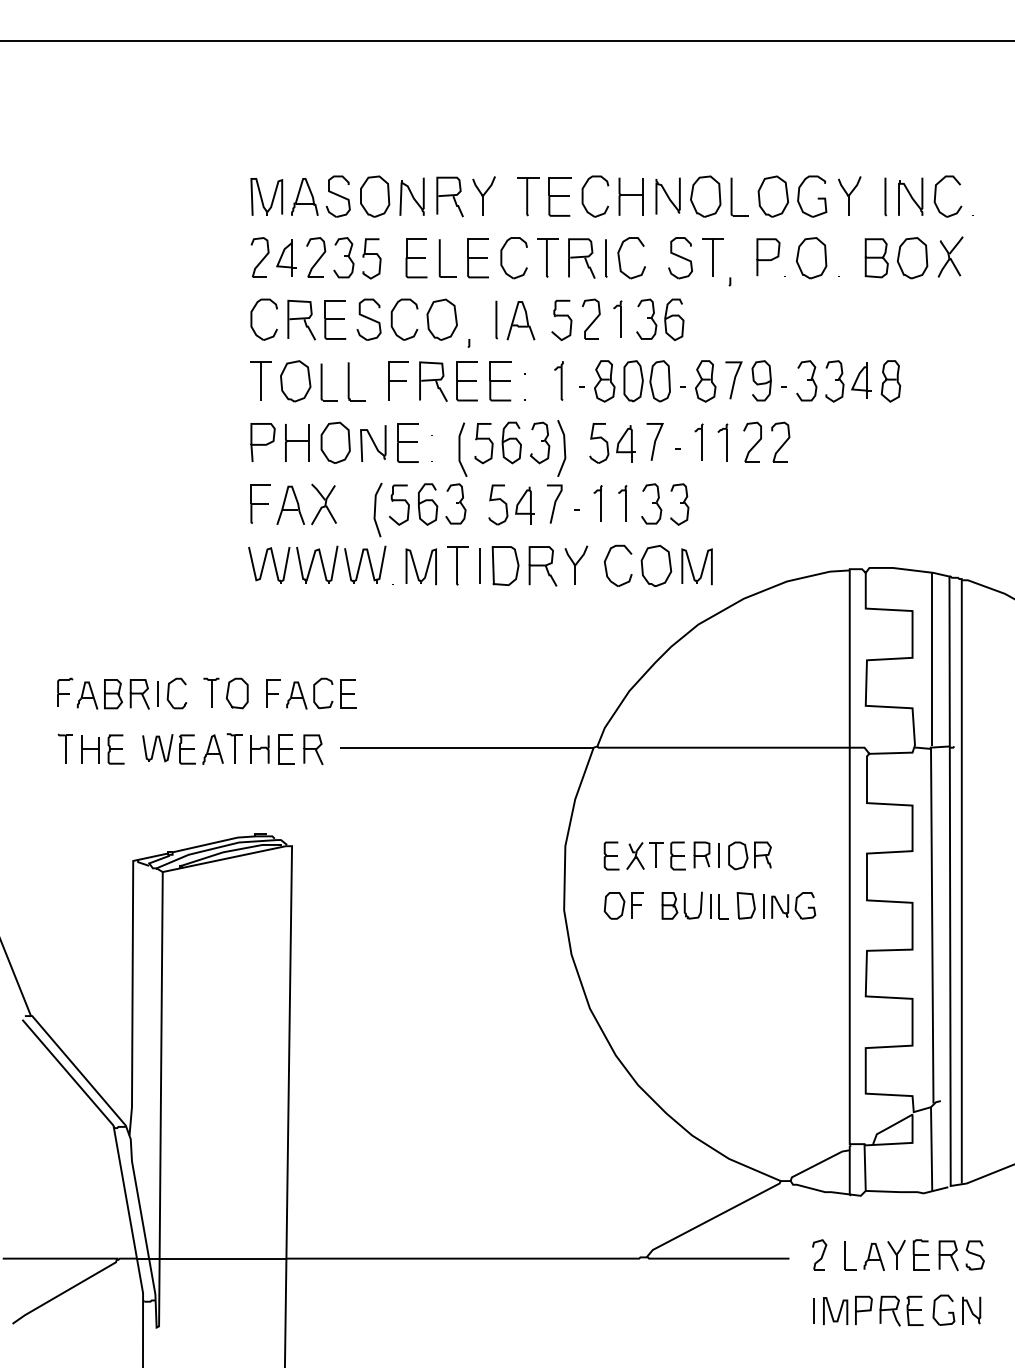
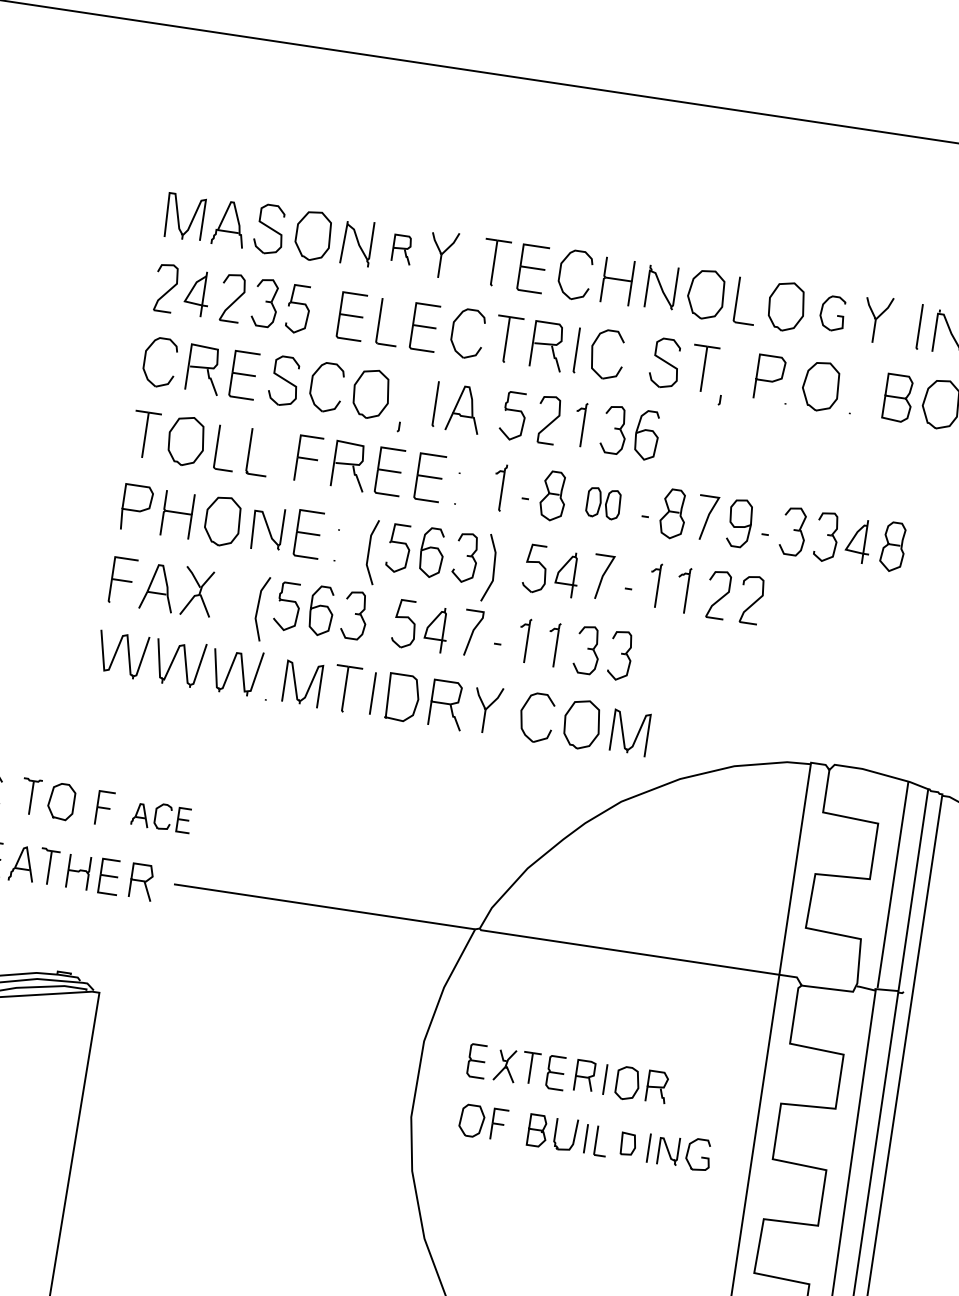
part: (449, 196) -> (401, 249), size x0.6
part: (812, 196) -> (832, 313), size x0.7
part: (646, 381) -> (602, 503), size x0.6
part: (321, 693) -> (161, 816), size x0.7
part: (745, 905) -> (627, 1143), size x0.7

